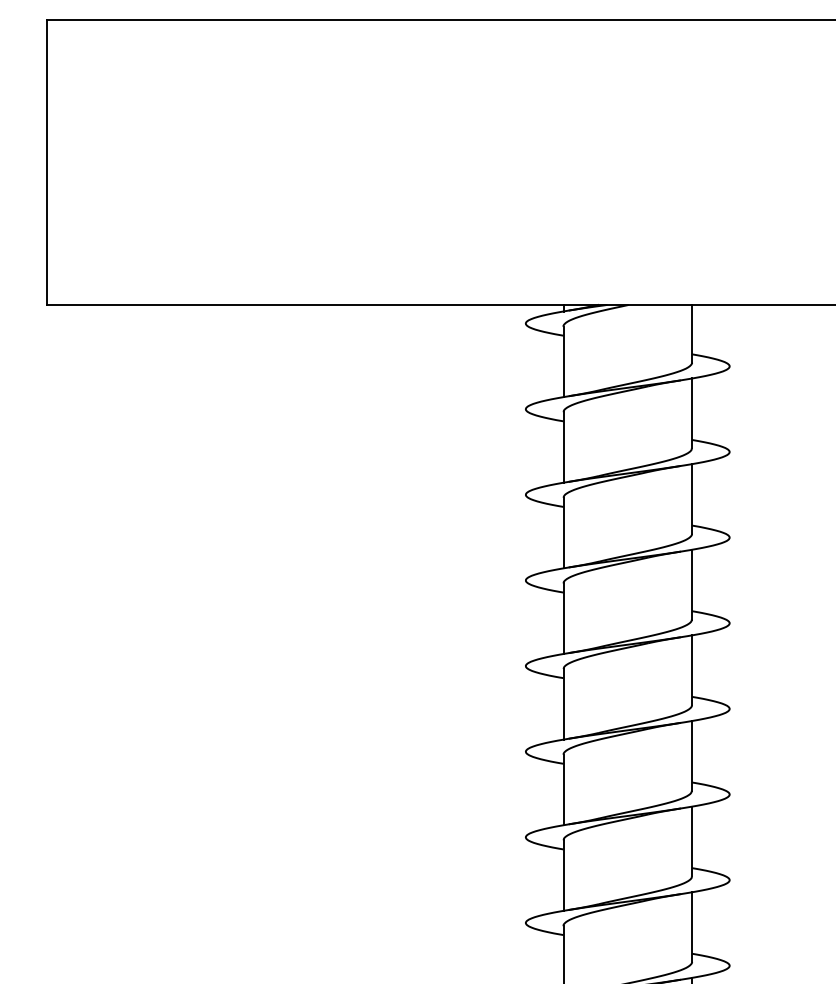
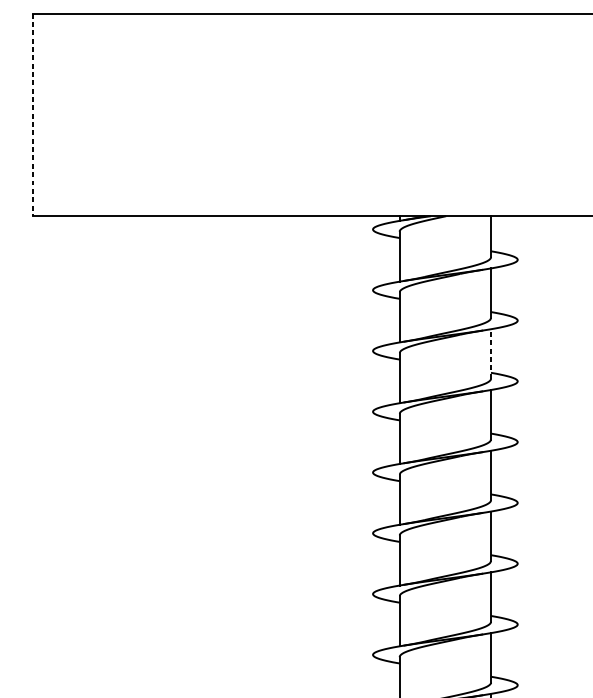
line: (47, 162) -> (33, 115), solid -> dashed
line: (691, 499) -> (490, 354), solid -> dashed

